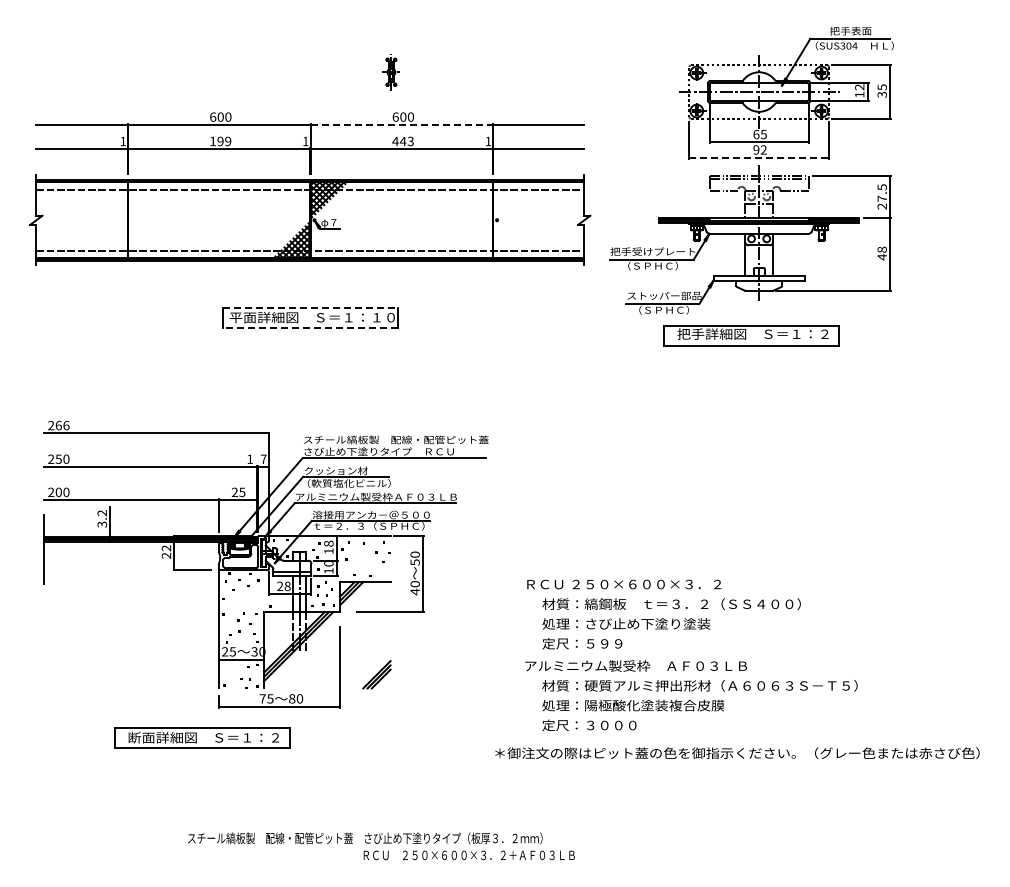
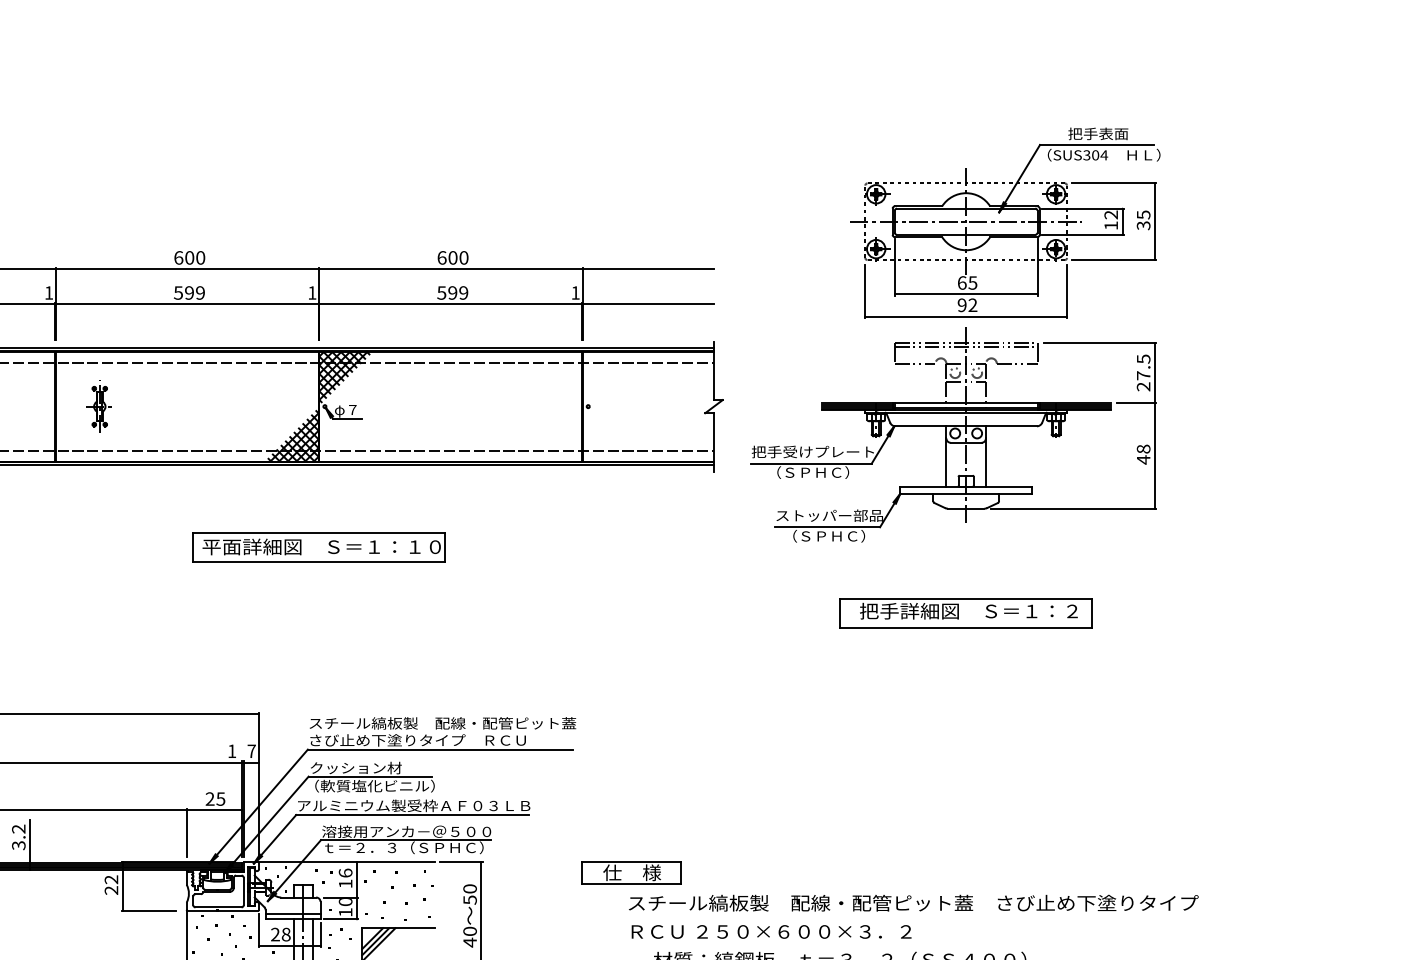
part: (390, 72) -> (98, 406), moved
line: (402, 125) -> (451, 269), dashed -> solid
text: (212, 141) -> (177, 293), 199 -> 599
text: (402, 141) -> (451, 293), 443 -> 599
line: (759, 157) -> (966, 316), dashed -> solid
line: (310, 308) -> (319, 533), dashed -> solid
line: (309, 327) -> (317, 561), dashed -> solid
part: (751, 335) -> (966, 613), moved
text: (328, 543) -> (345, 872), 18 -> 16
part: (706, 559) -> (890, 895), added

